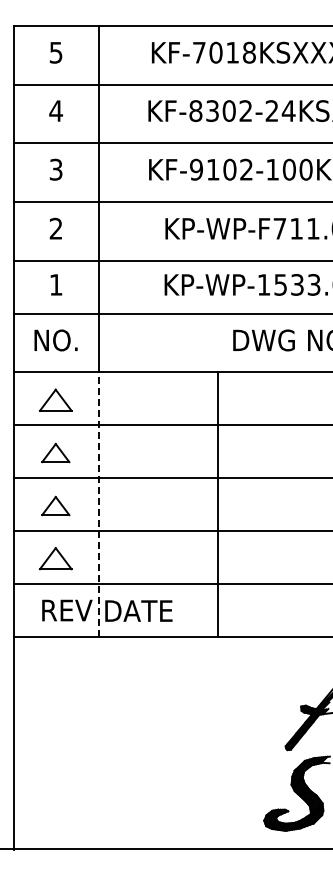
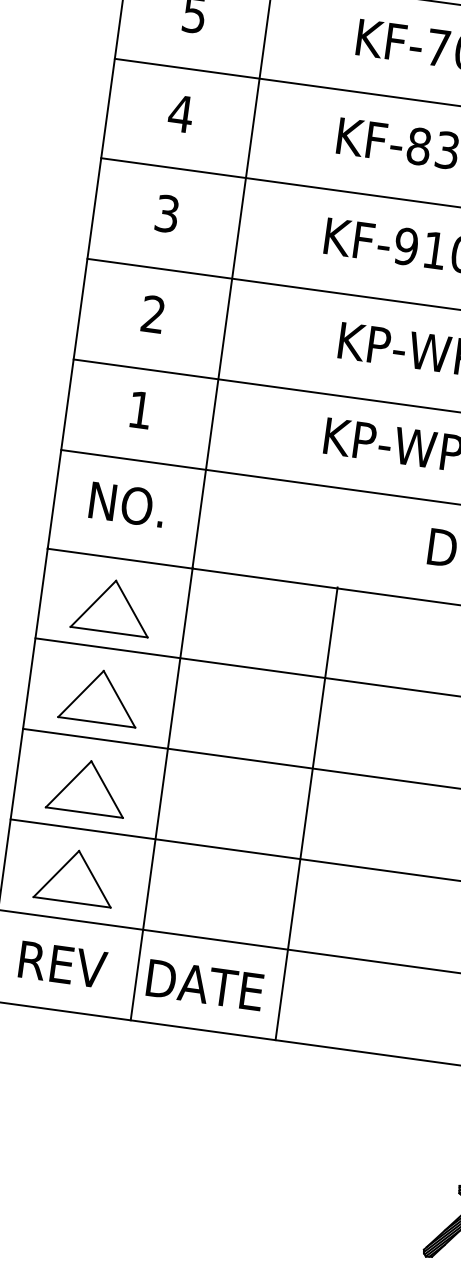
part: (55, 400) -> (112, 606), size x1.43
part: (55, 452) -> (100, 695), size x1.67
line: (98, 504) -> (161, 794), dashed -> solid
line: (217, 504) -> (306, 814), moved
part: (55, 505) -> (87, 785), size x1.67
part: (55, 558) -> (75, 876), size x1.43
text: (67, 610) -> (63, 964), moved

